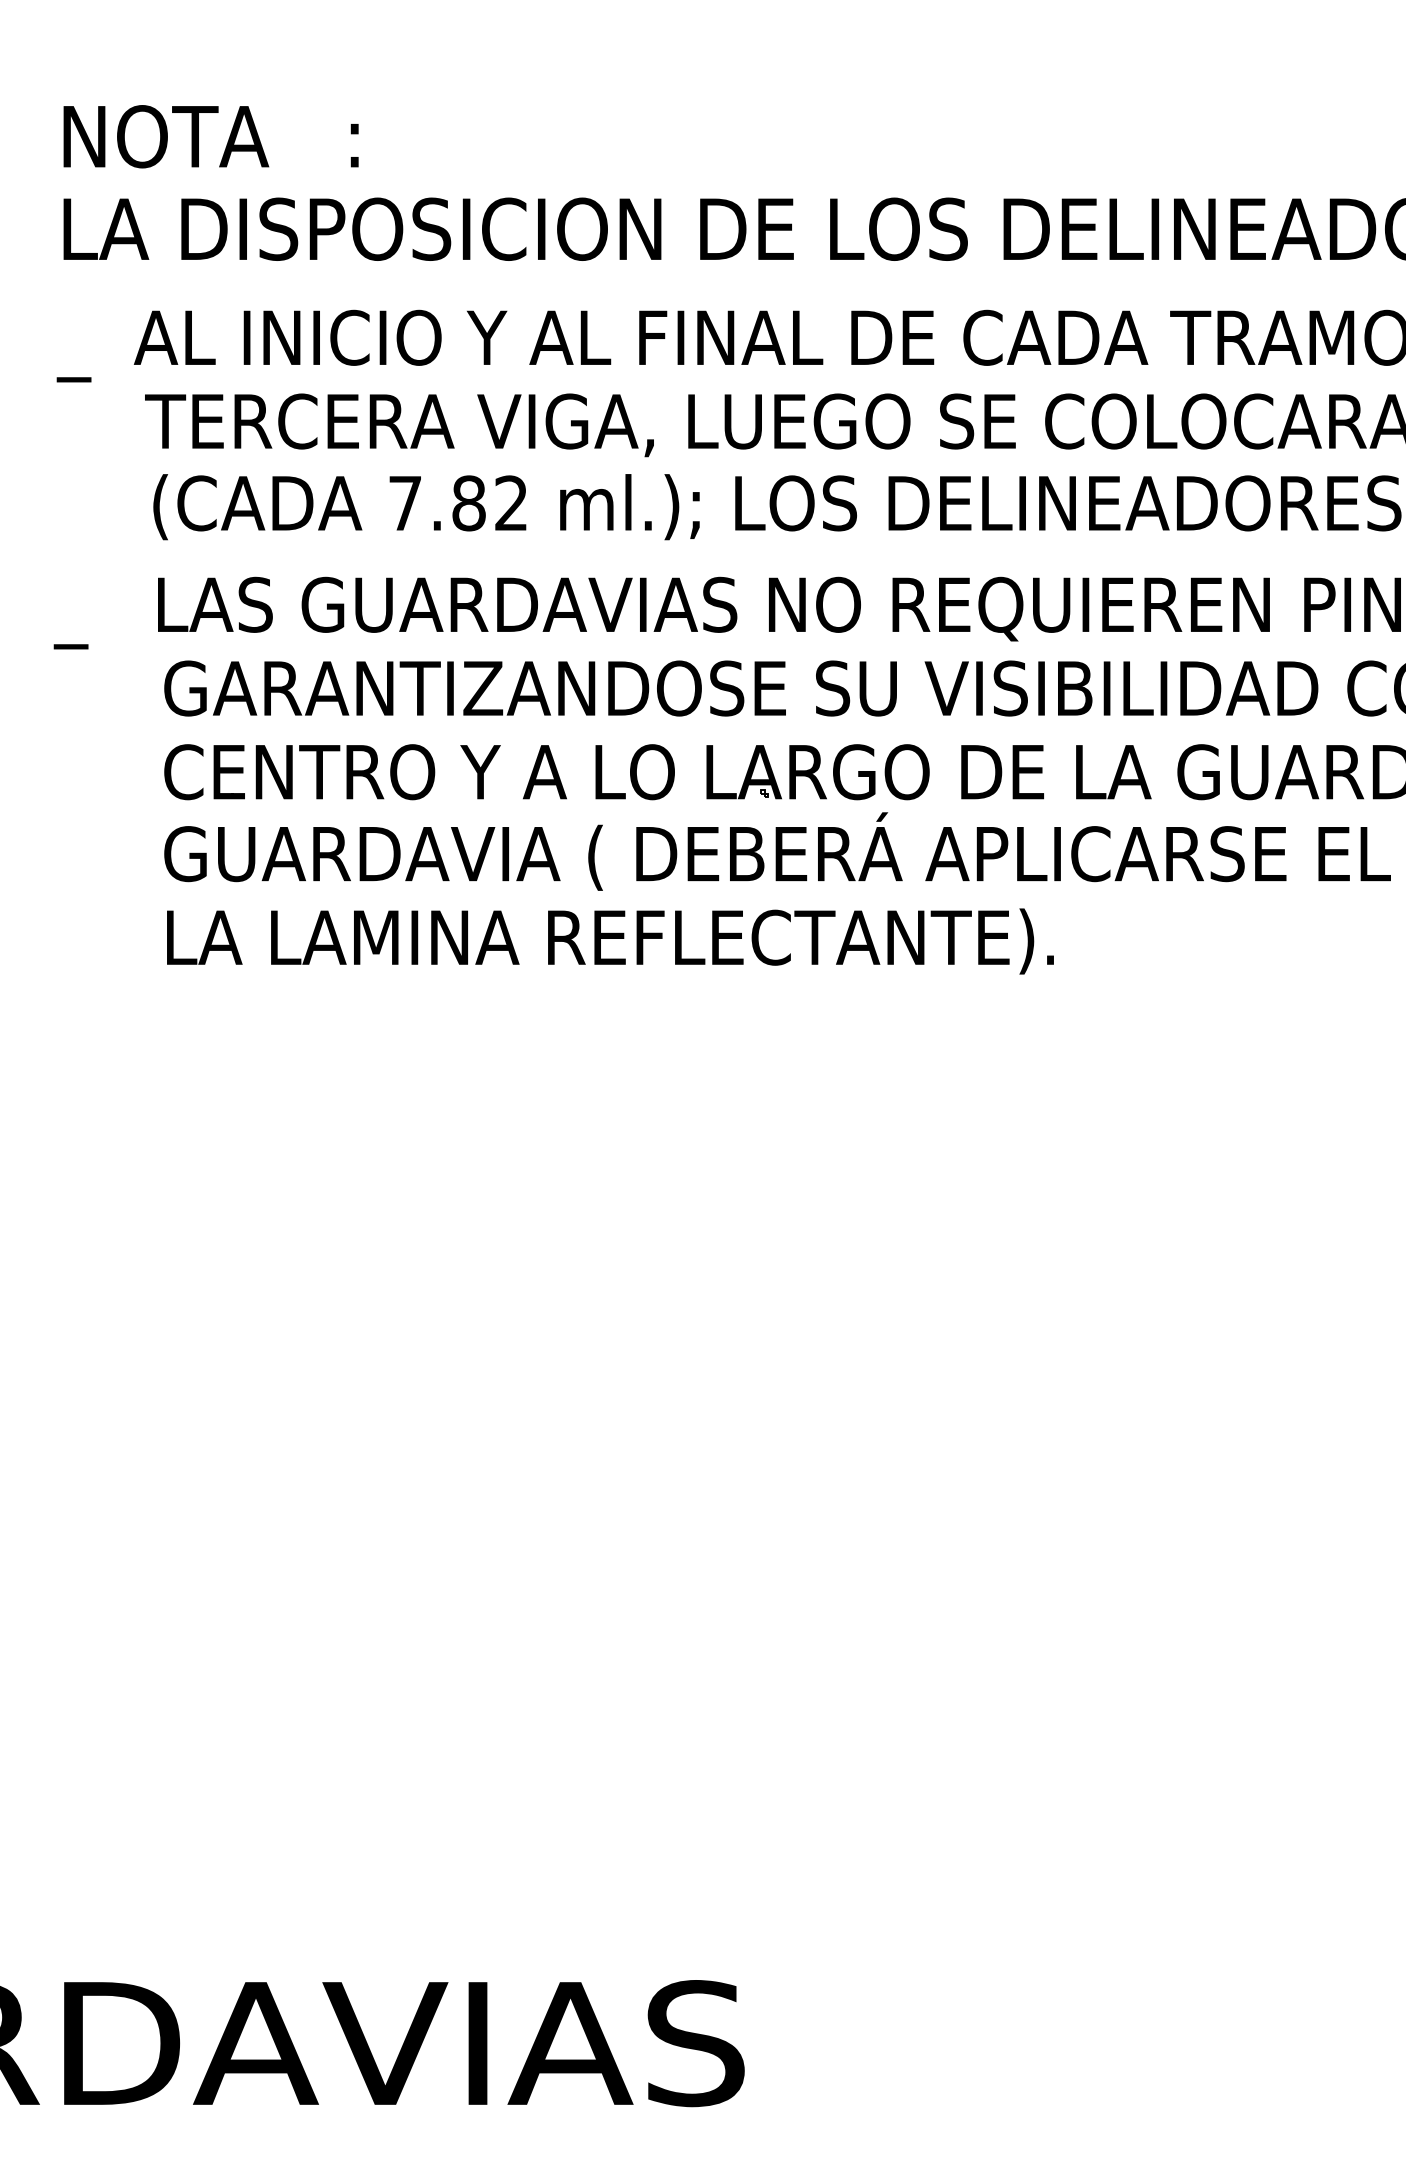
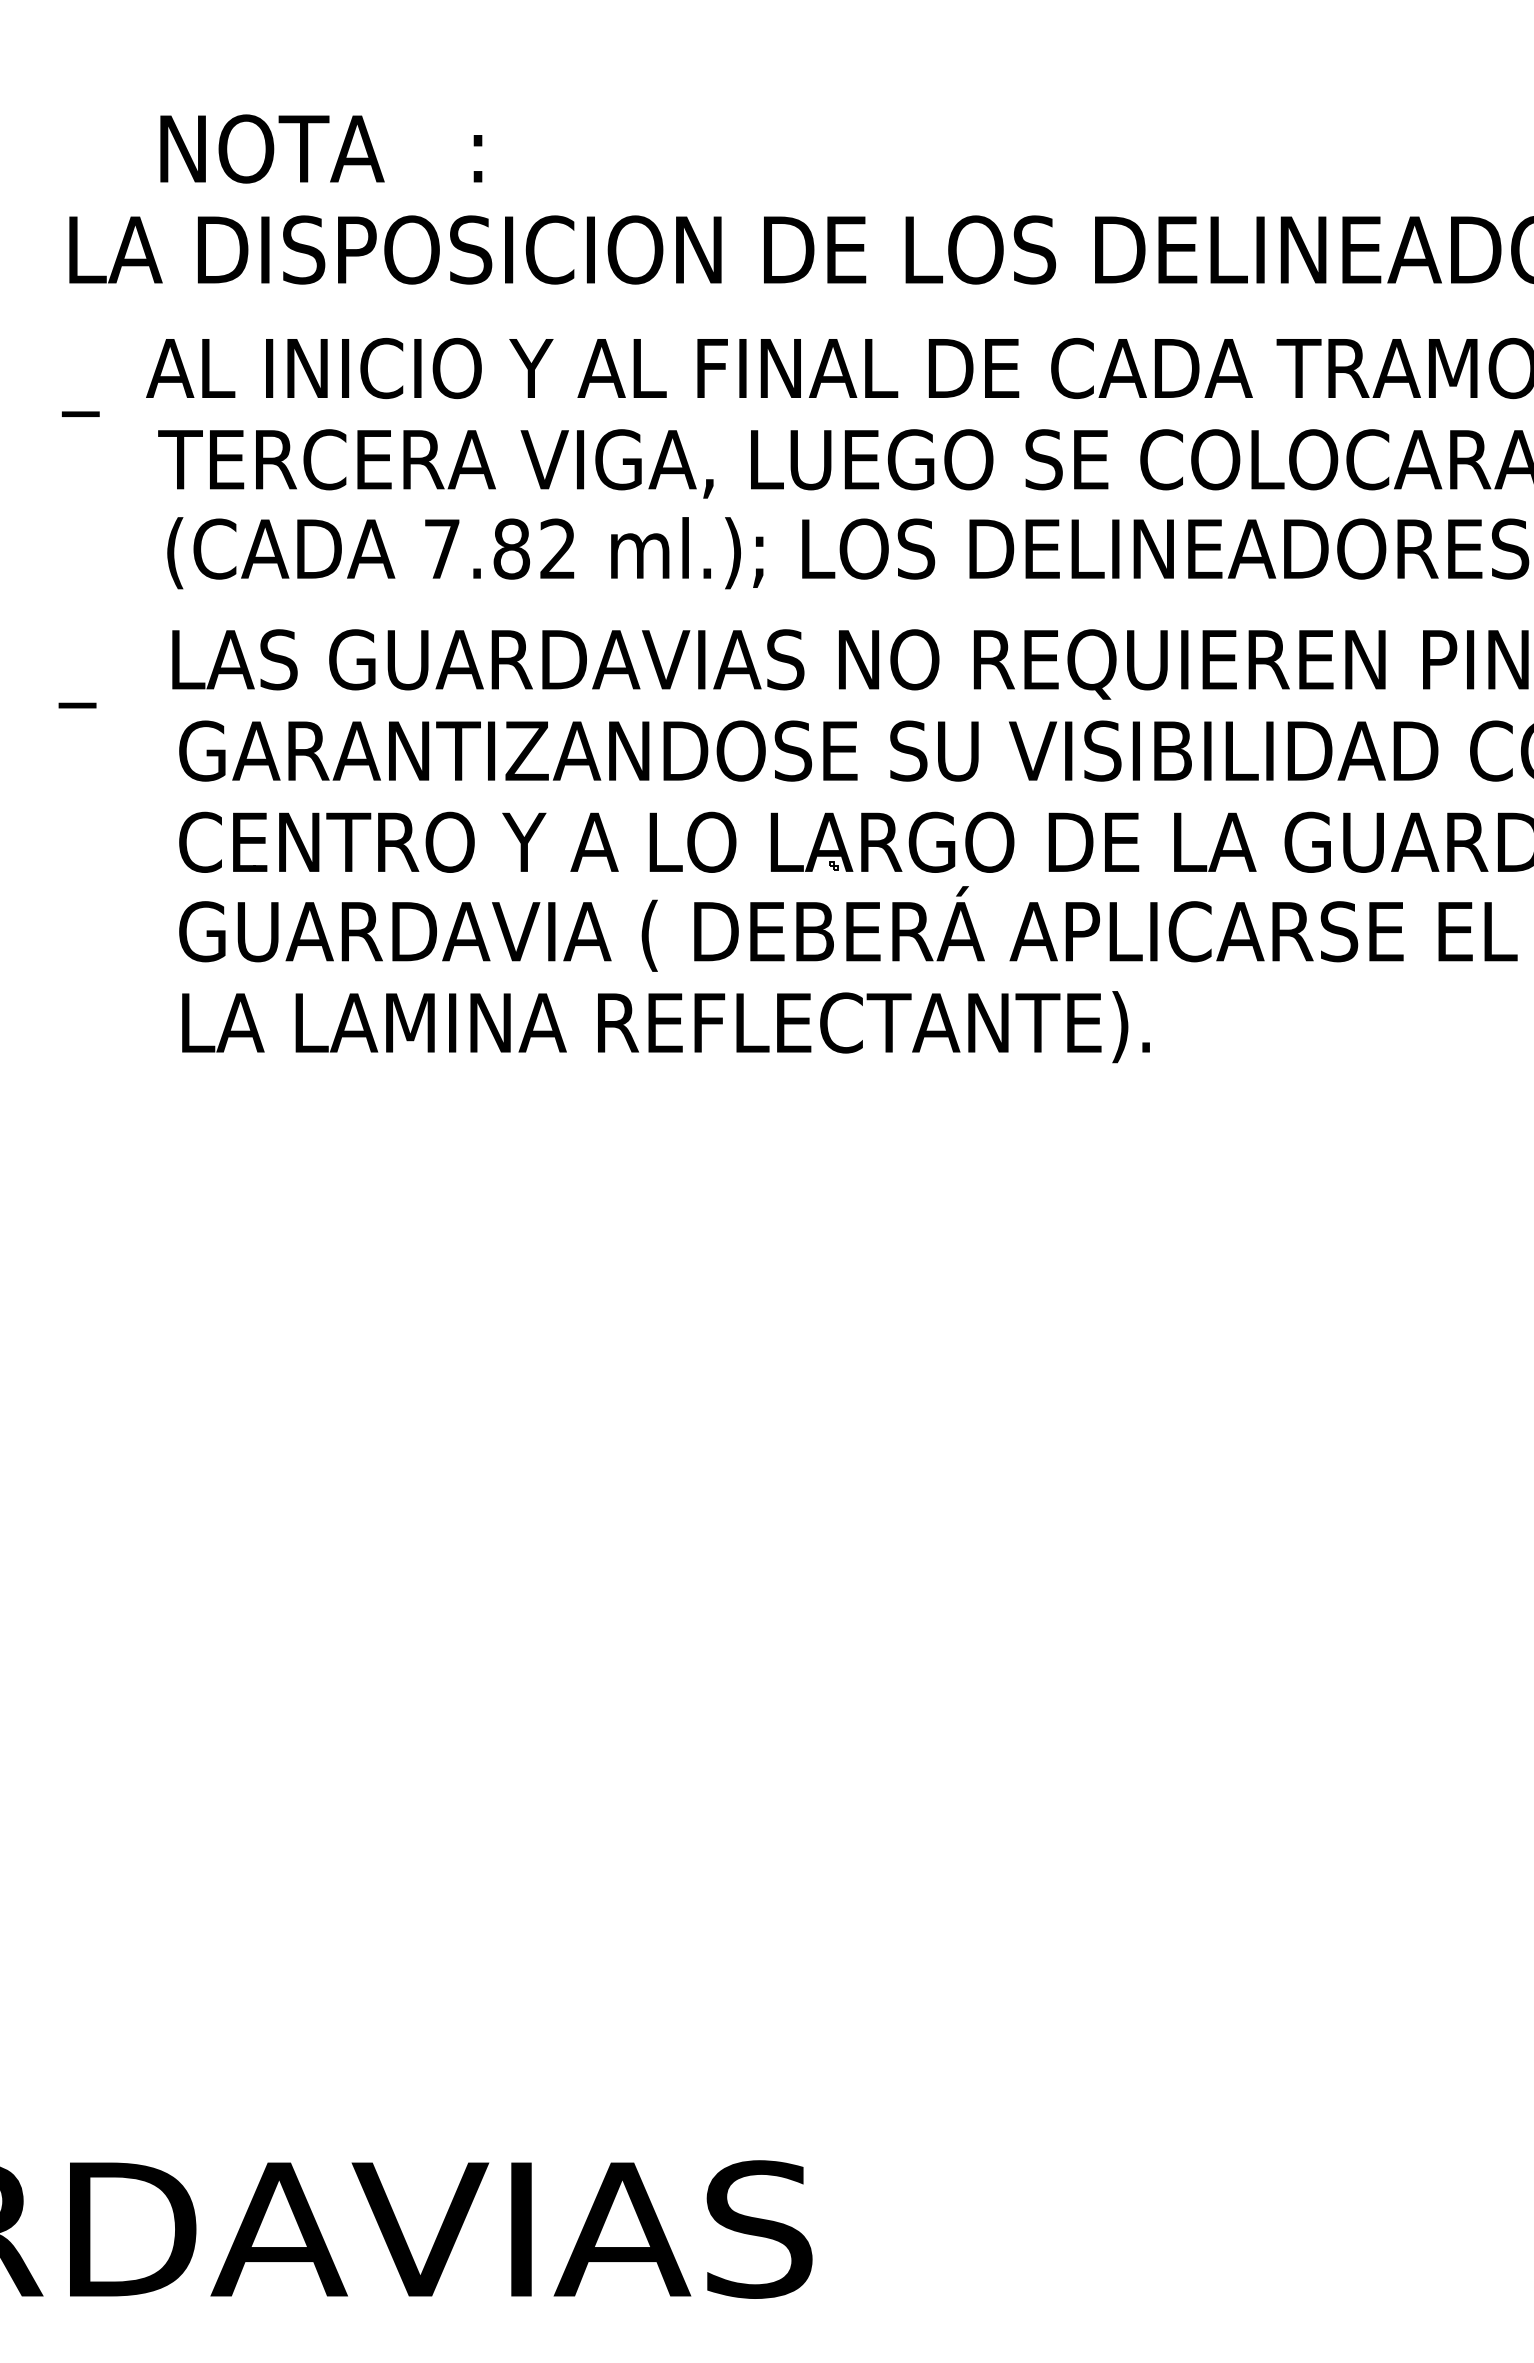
text: (211, 136) -> (321, 148), moved

